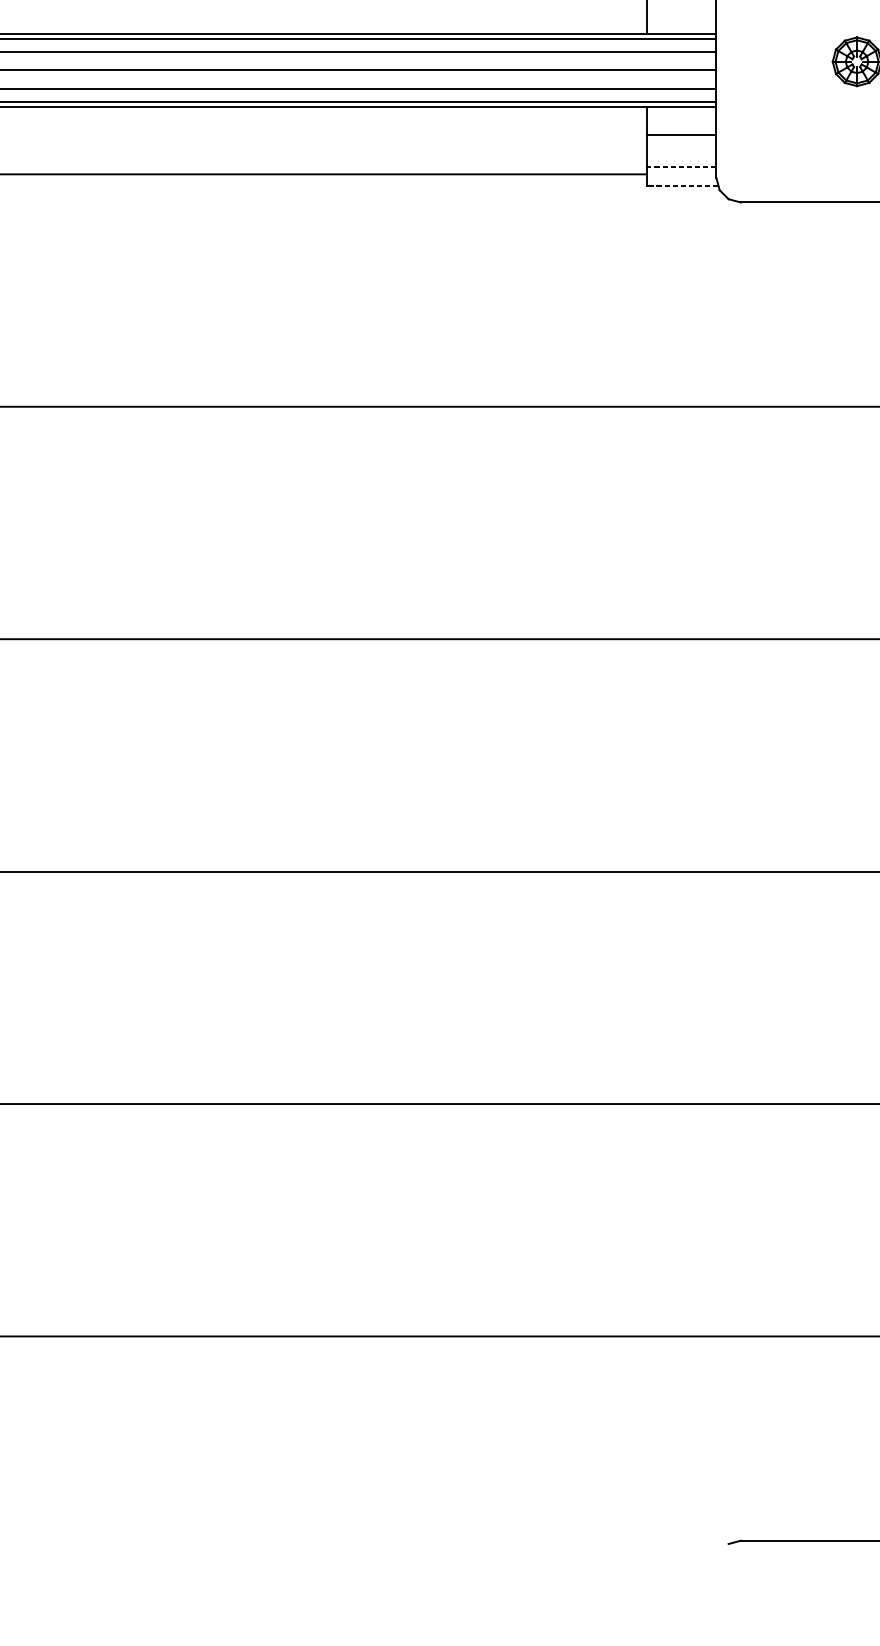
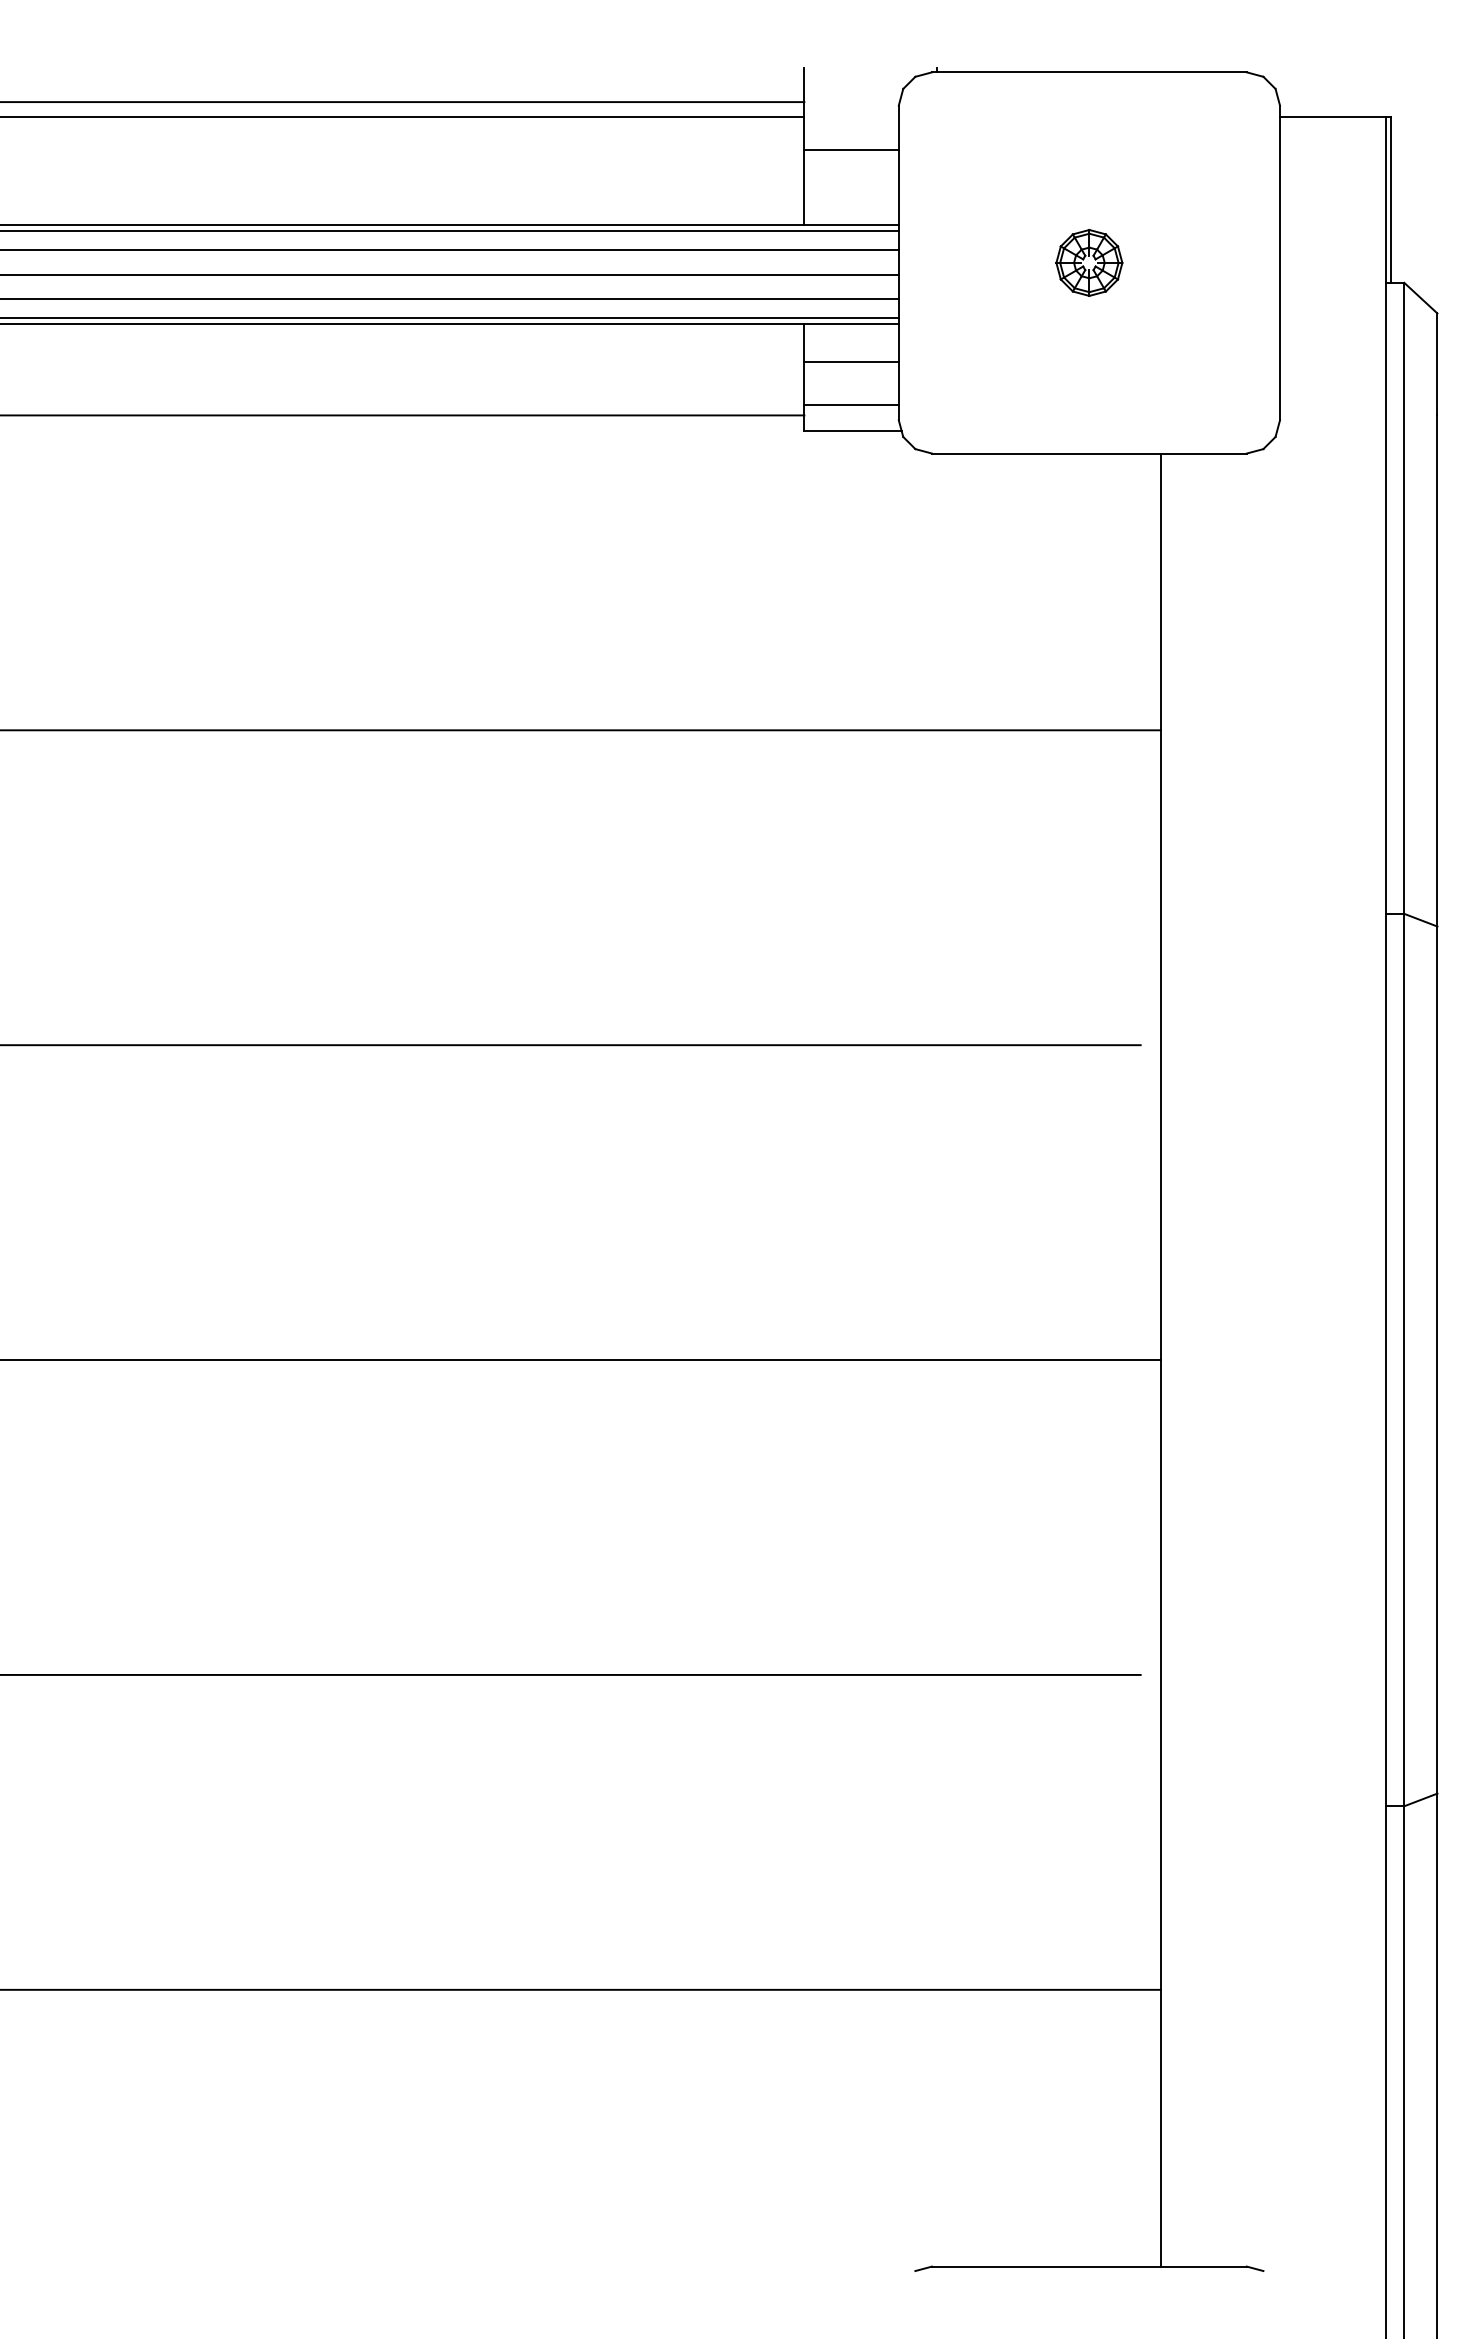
line: (681, 166) -> (851, 404), dashed -> solid
line: (682, 185) -> (852, 430), dashed -> solid

